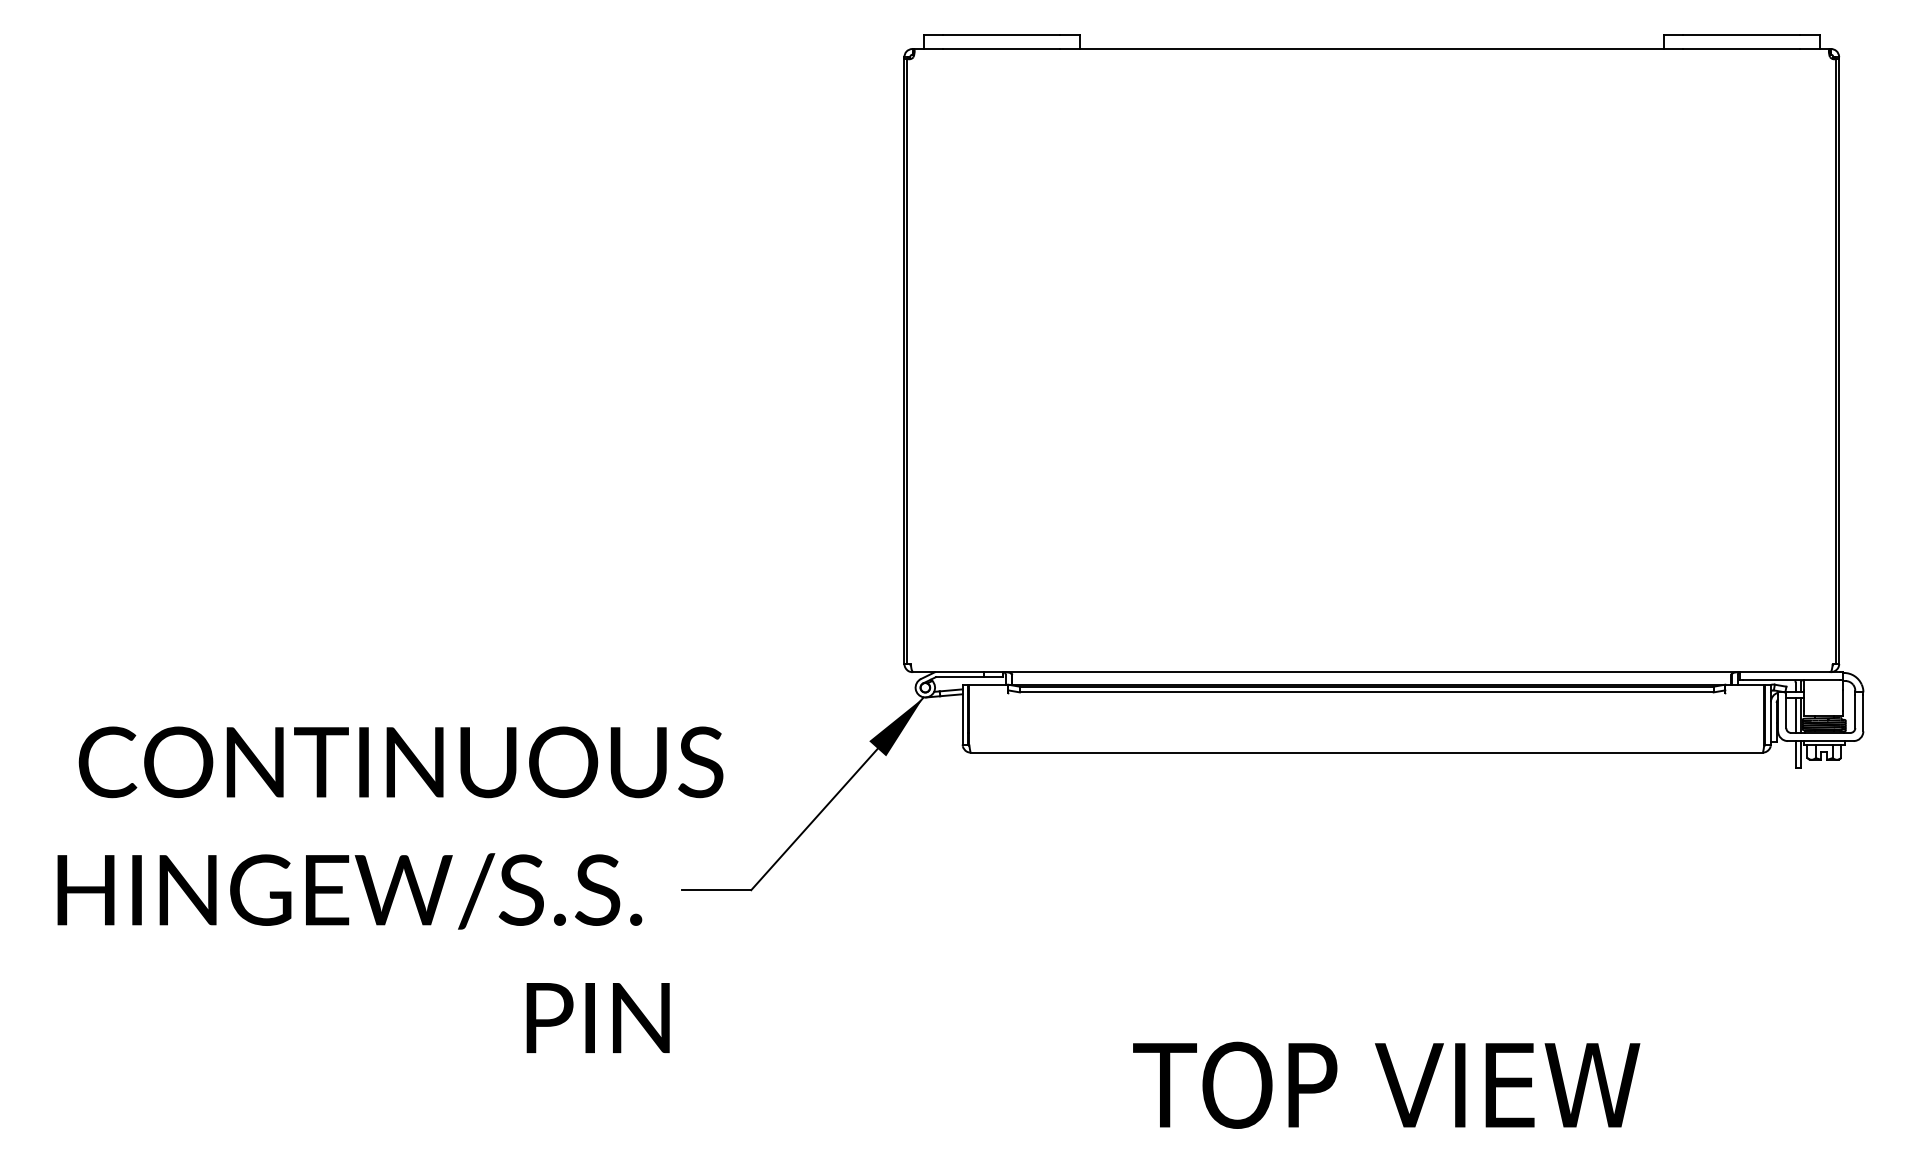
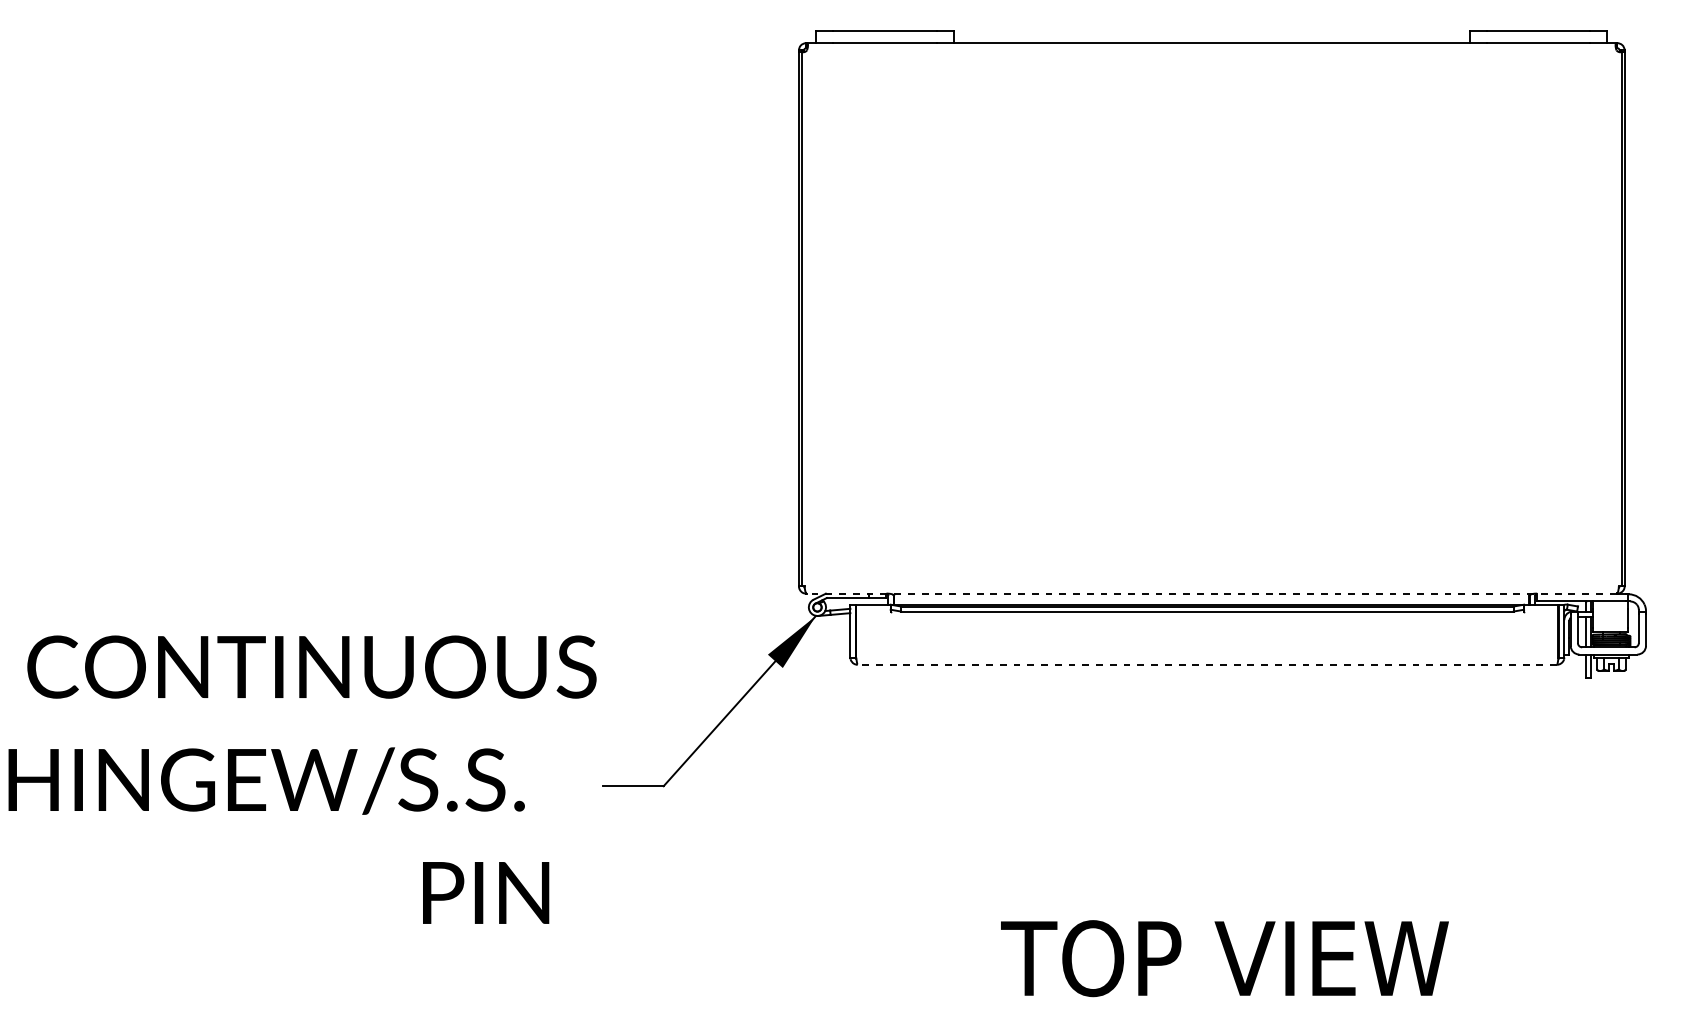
line: (1371, 672) -> (1211, 593), solid -> dashed
line: (1366, 752) -> (1207, 664), solid -> dashed
text: (390, 889) -> (302, 779), moved

